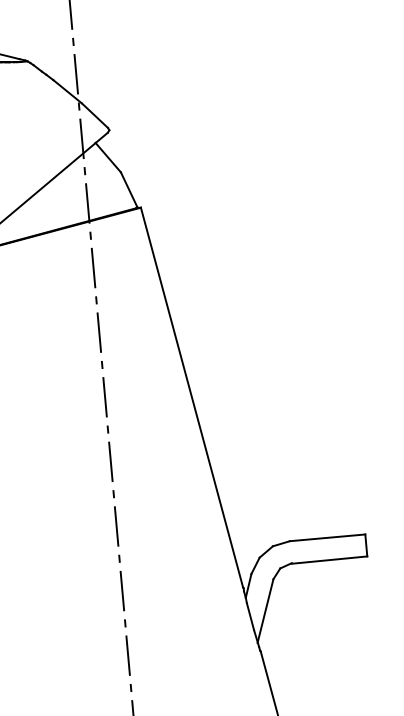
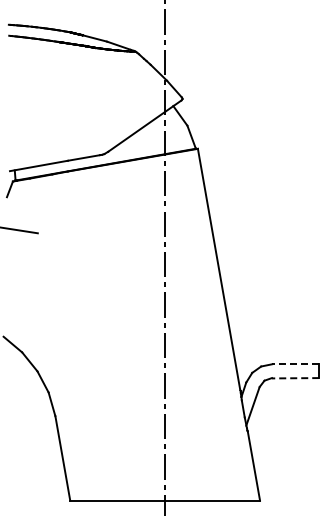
line: (327, 538) -> (295, 364), solid -> dashed
line: (329, 560) -> (295, 378), solid -> dashed

